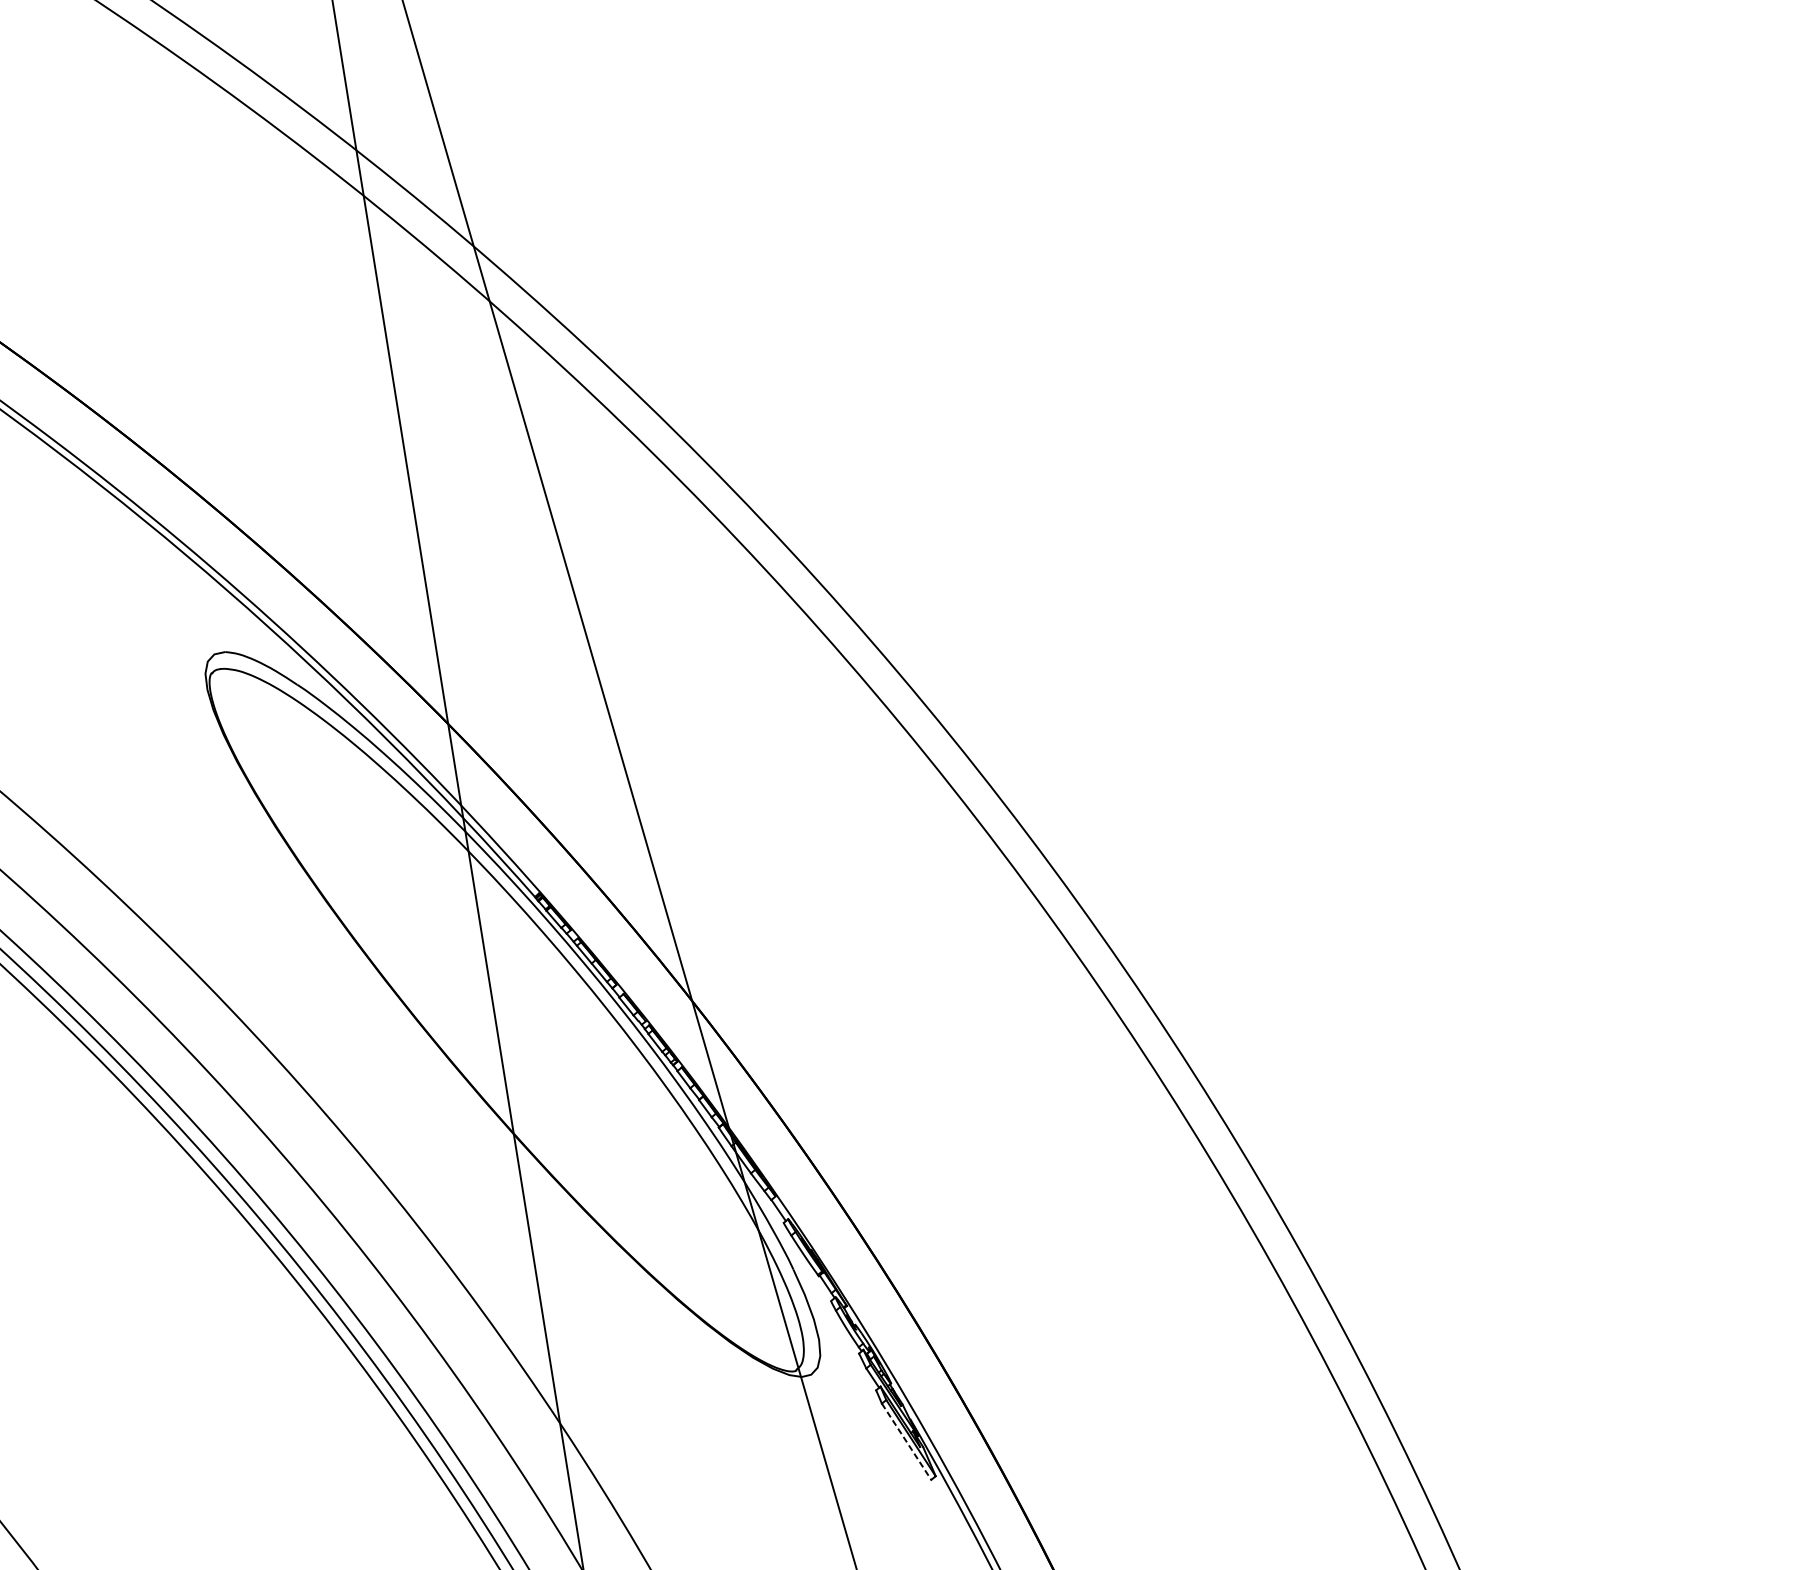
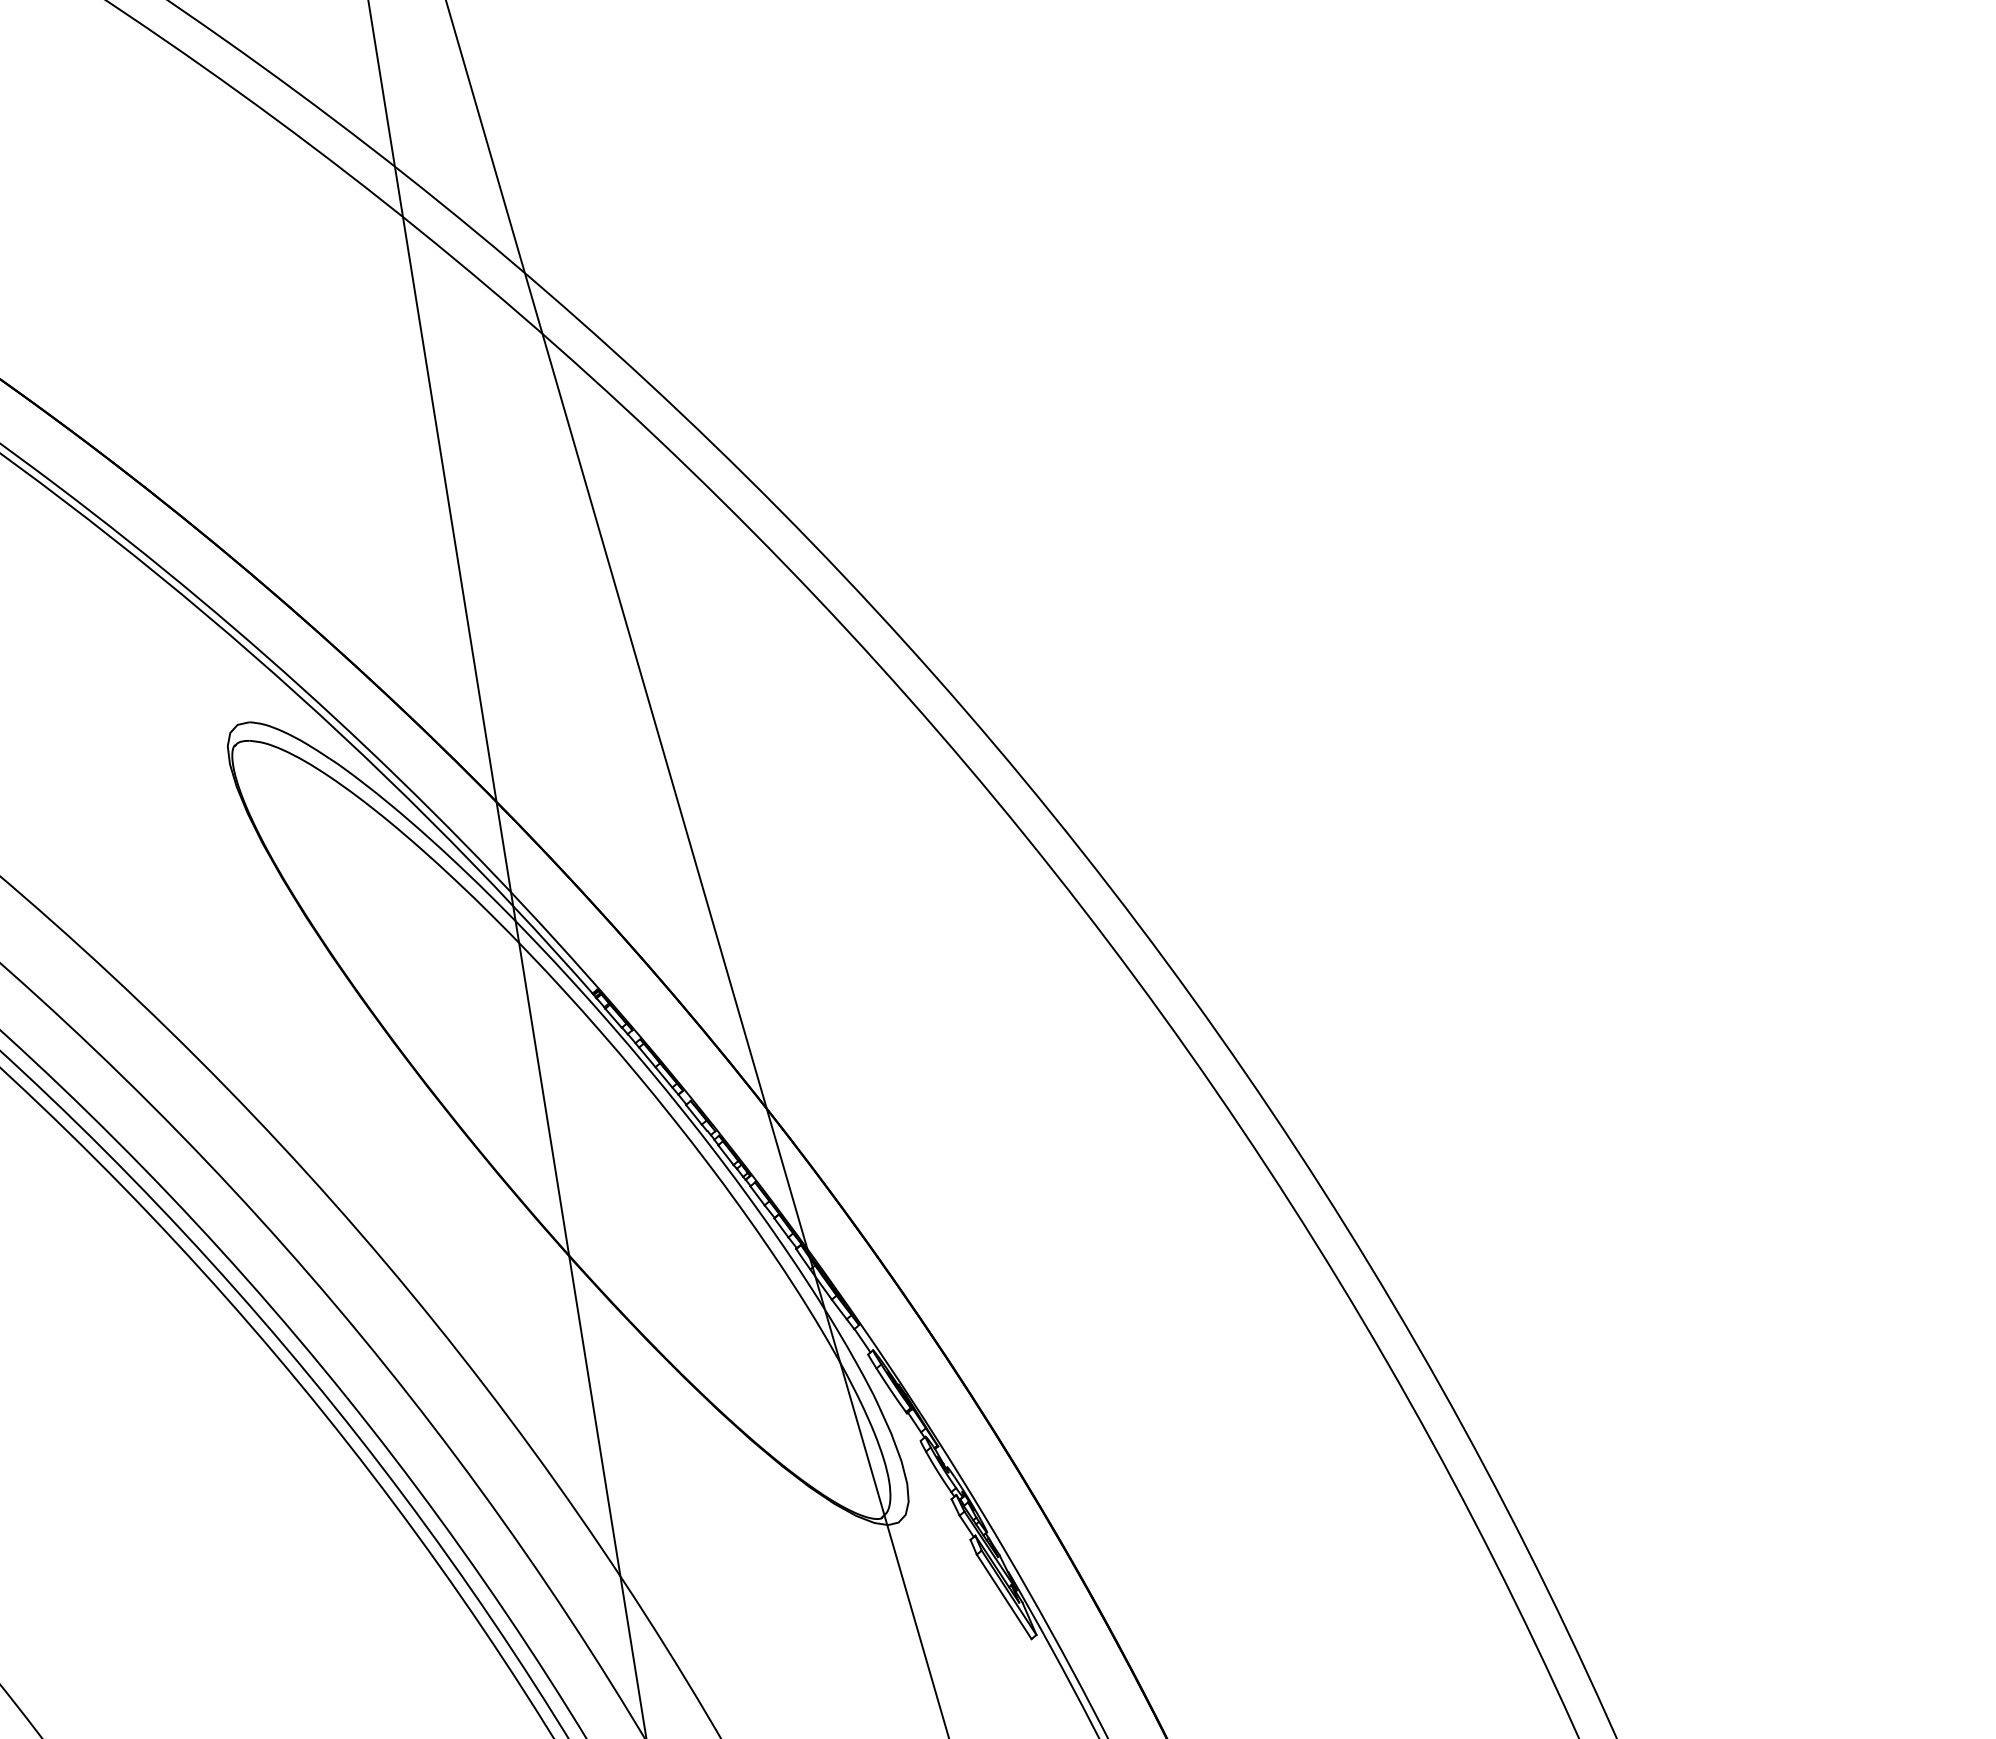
line: (906, 1442) -> (1004, 1597), dashed -> solid

